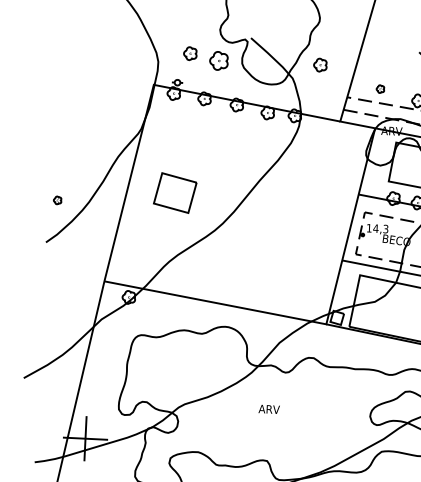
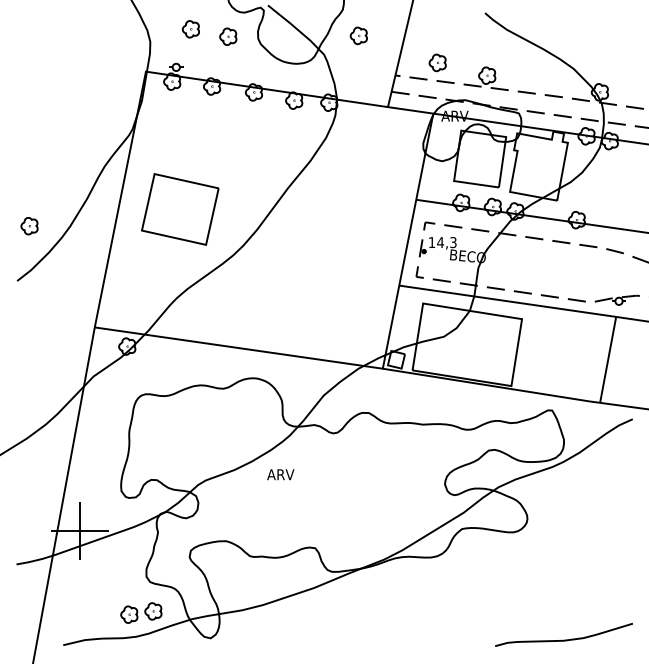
part: (219, 60) -> (228, 36), size x0.71
part: (380, 88) -> (437, 62), size x1.67
part: (175, 193) -> (180, 209), size x1.43
part: (57, 200) -> (29, 226), size x1.67
text: (269, 409) -> (280, 474), moved

